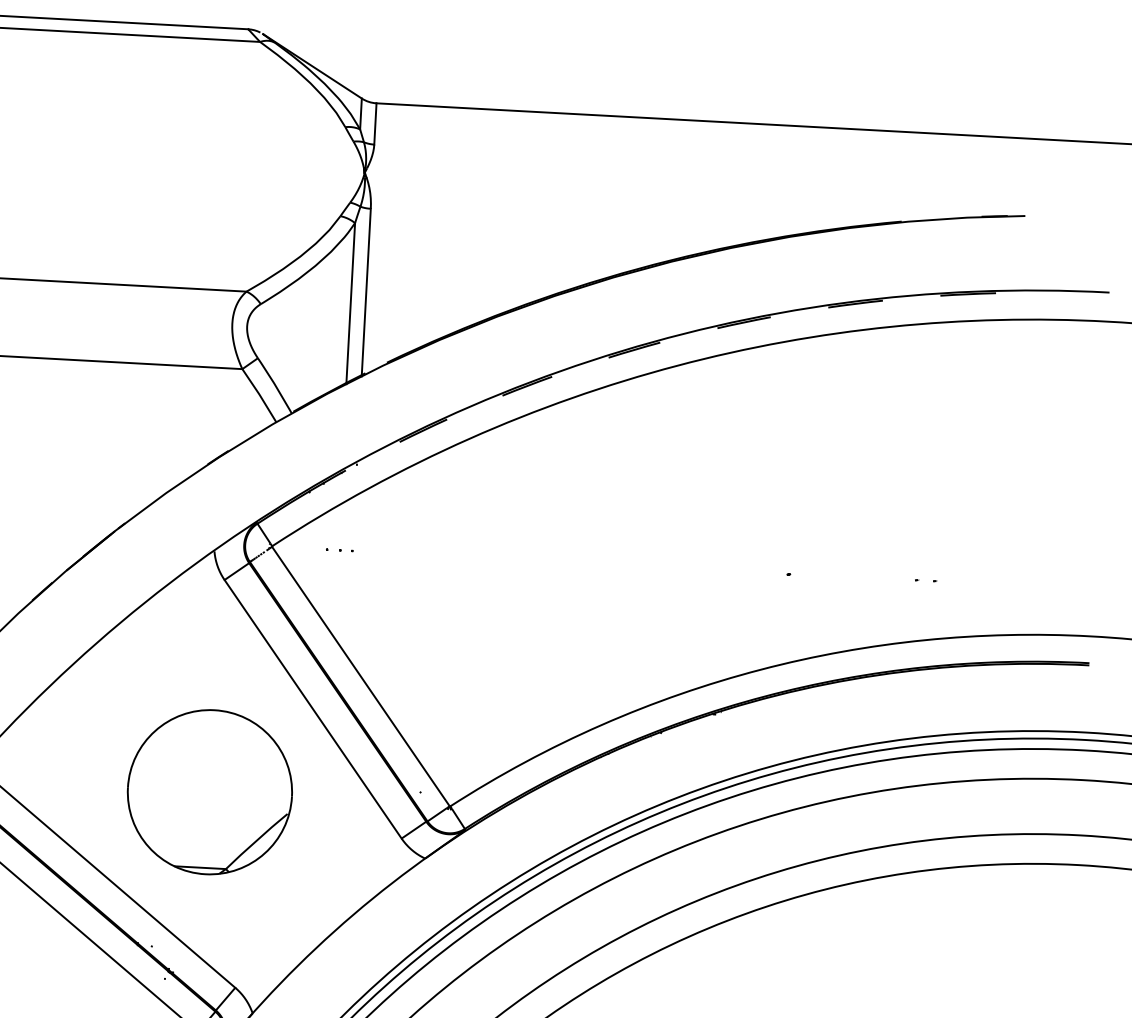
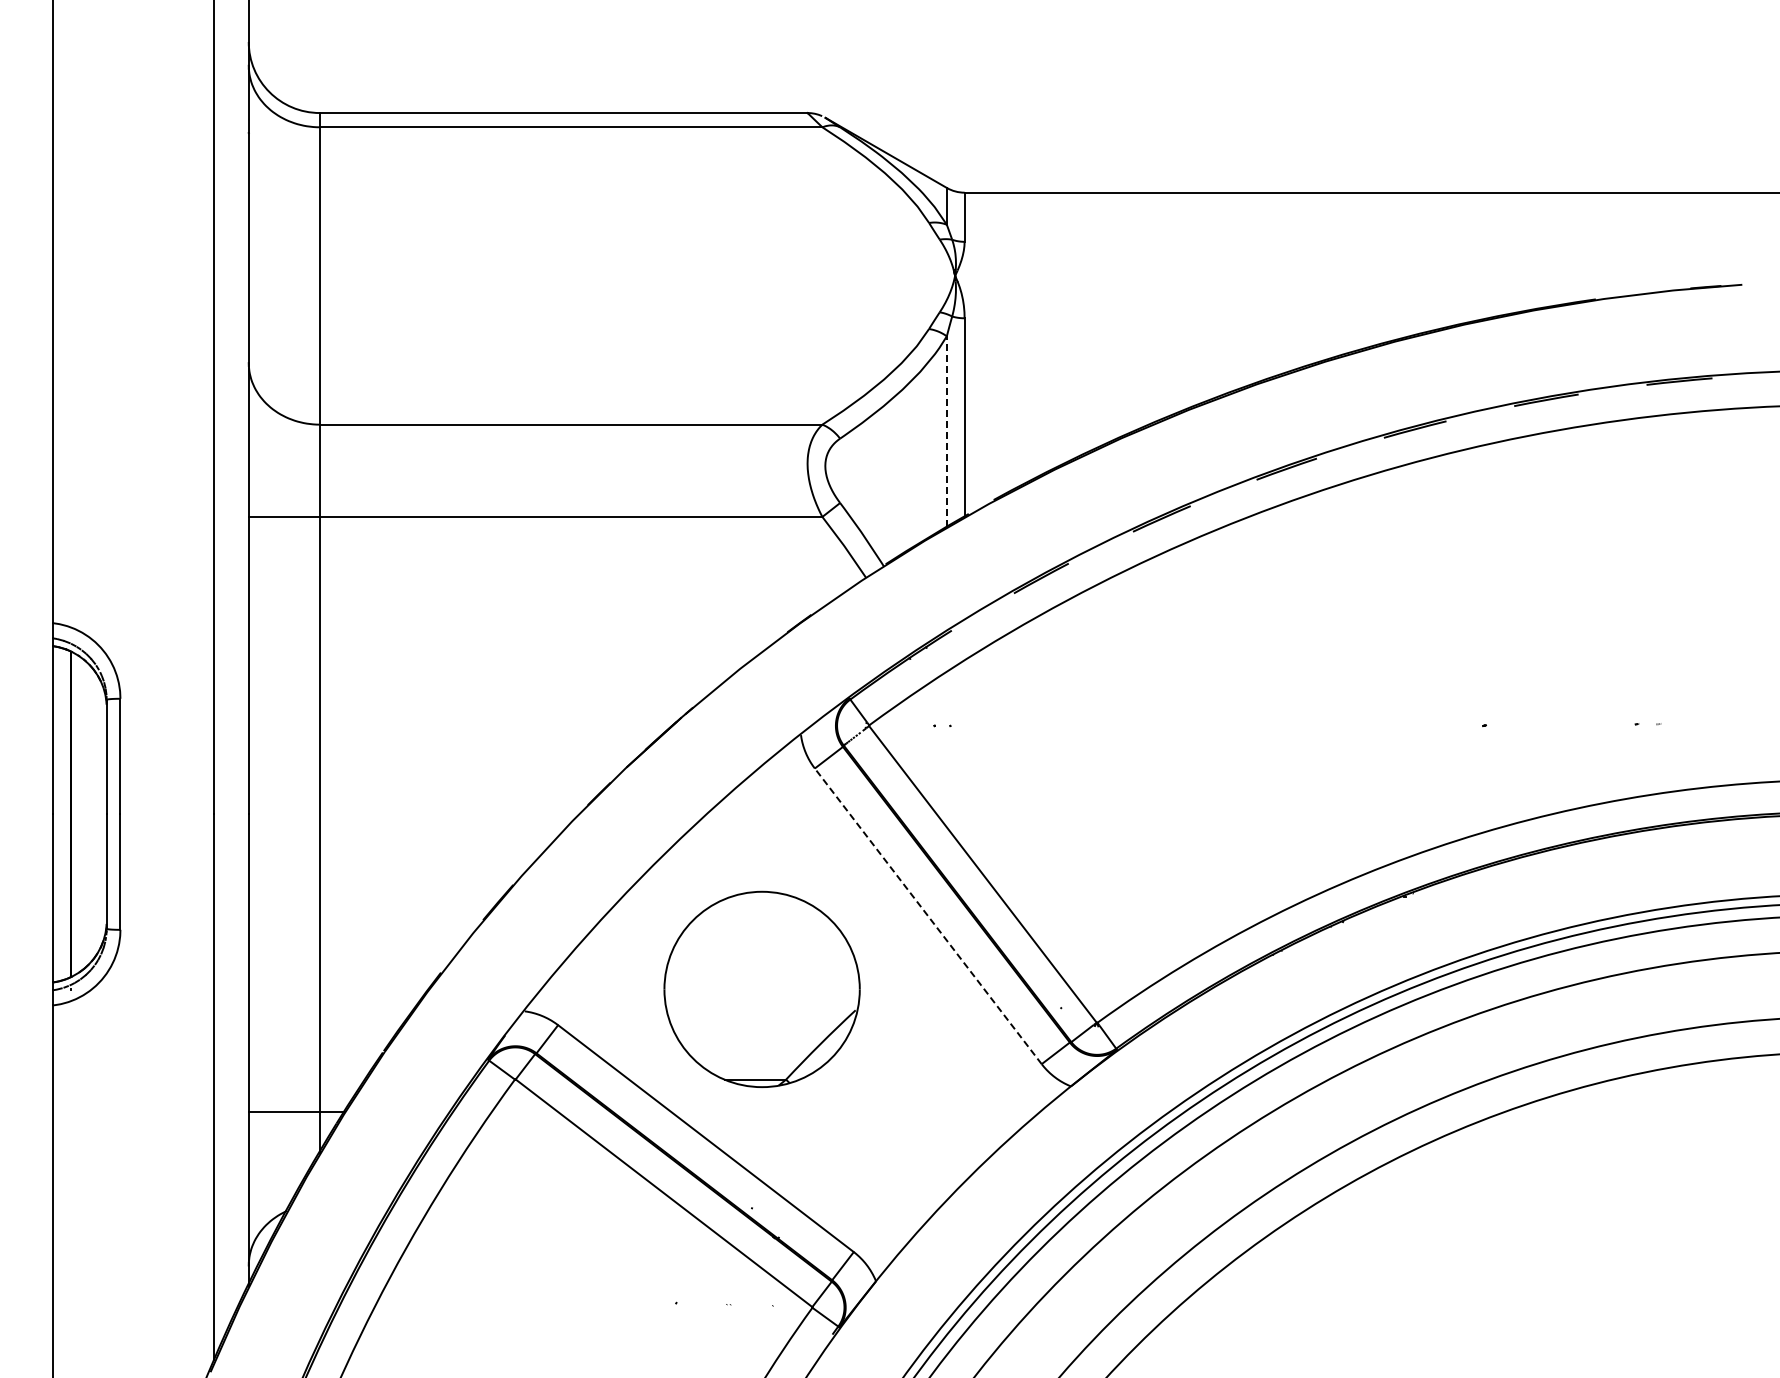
line: (350, 303) -> (946, 431), solid -> dashed
line: (312, 708) -> (927, 915), solid -> dashed
part: (209, 791) -> (761, 988), moved

